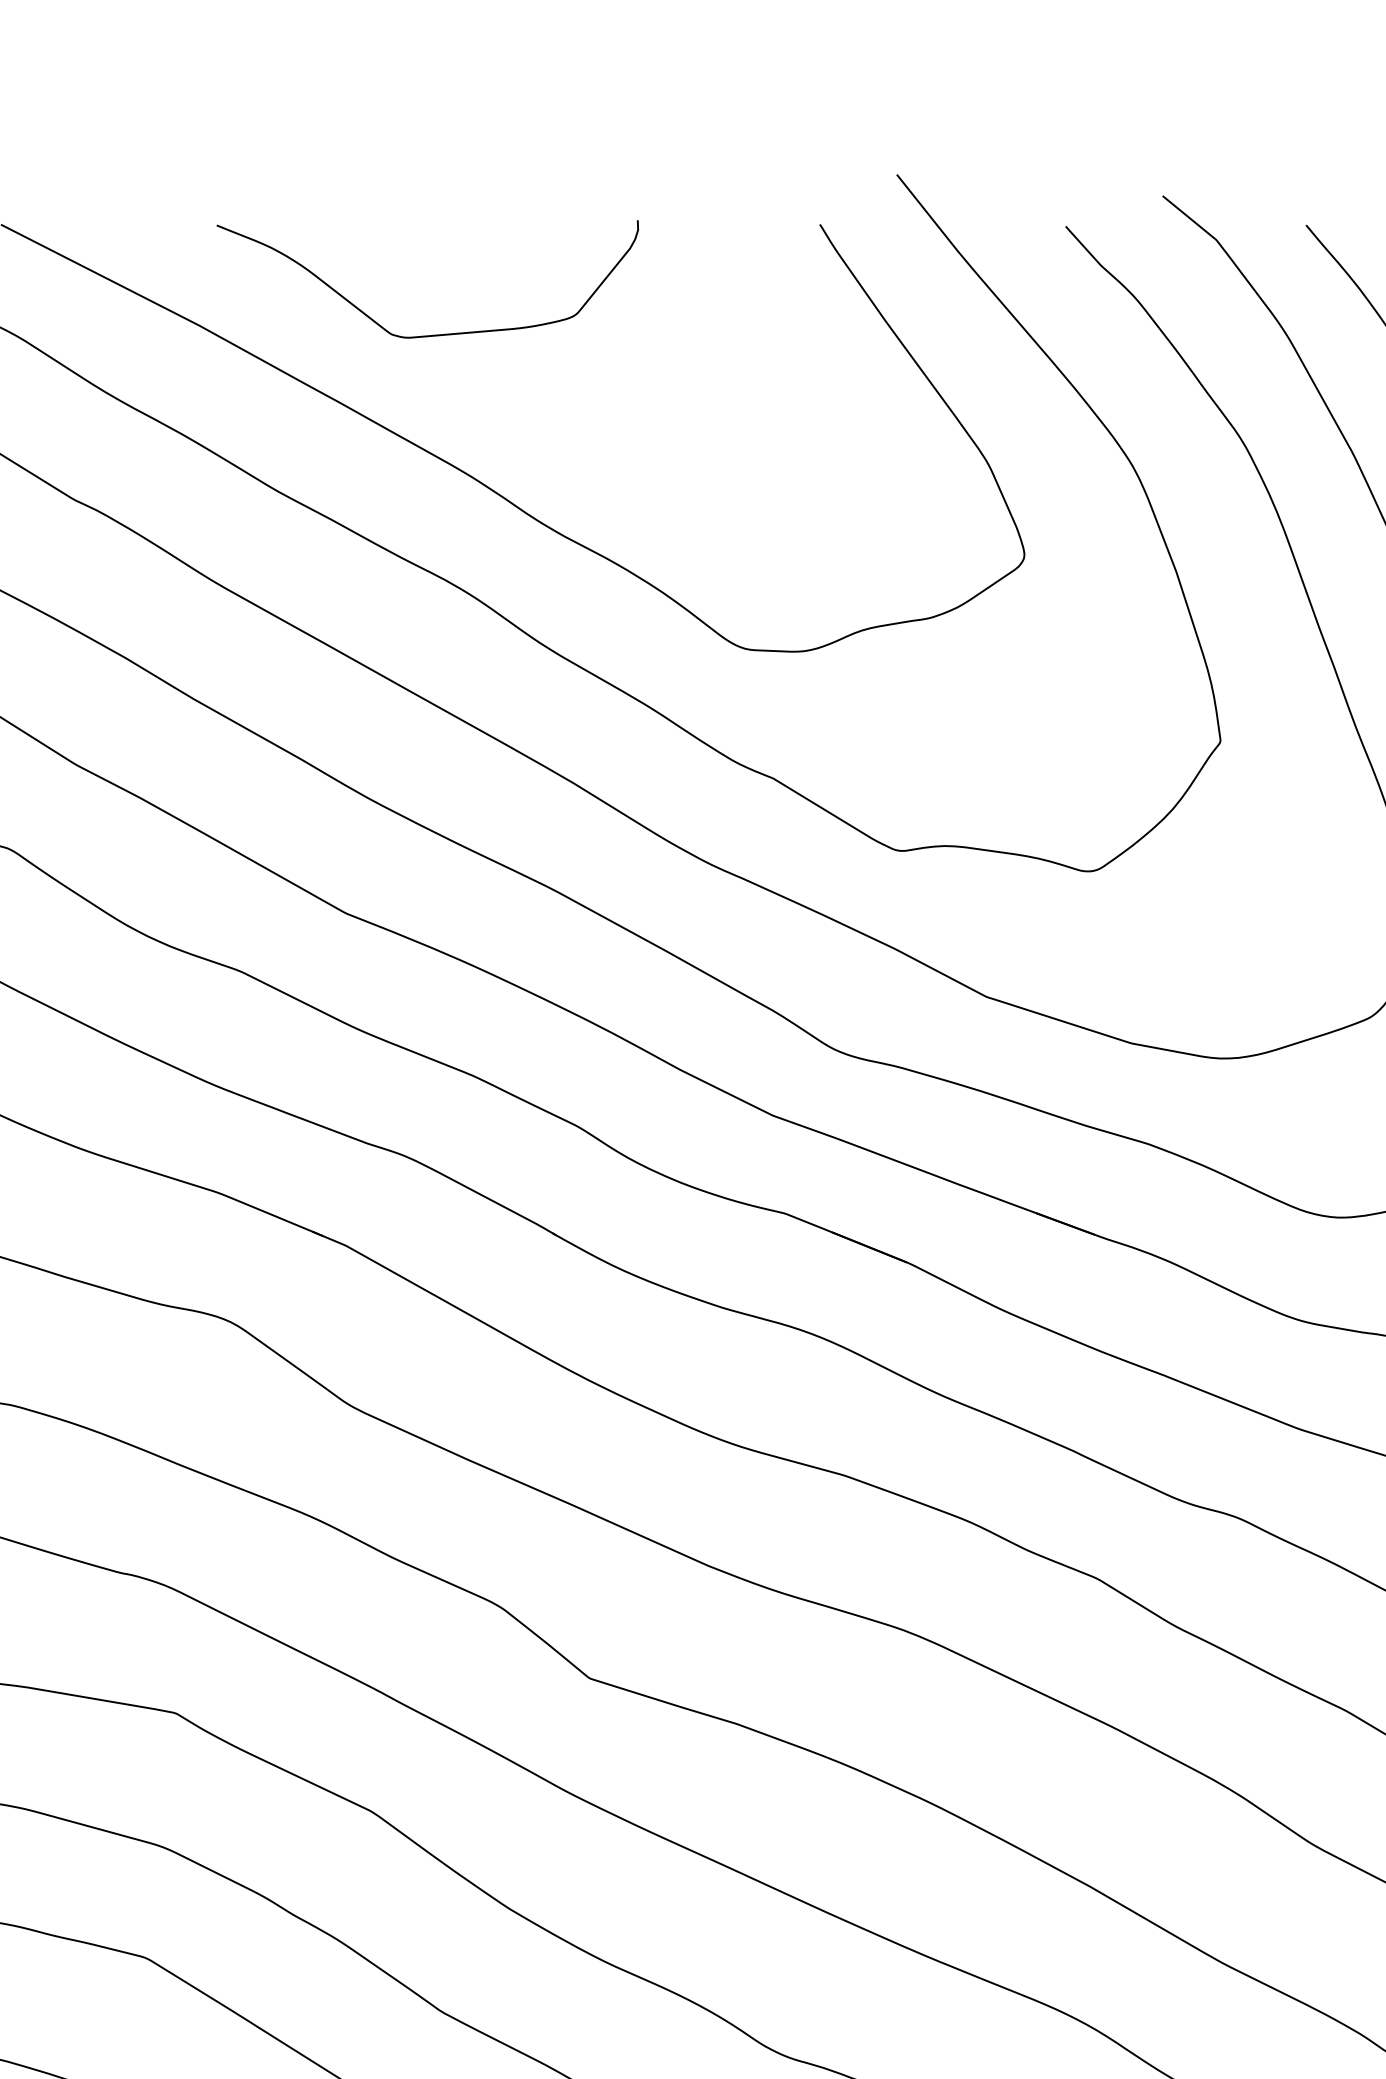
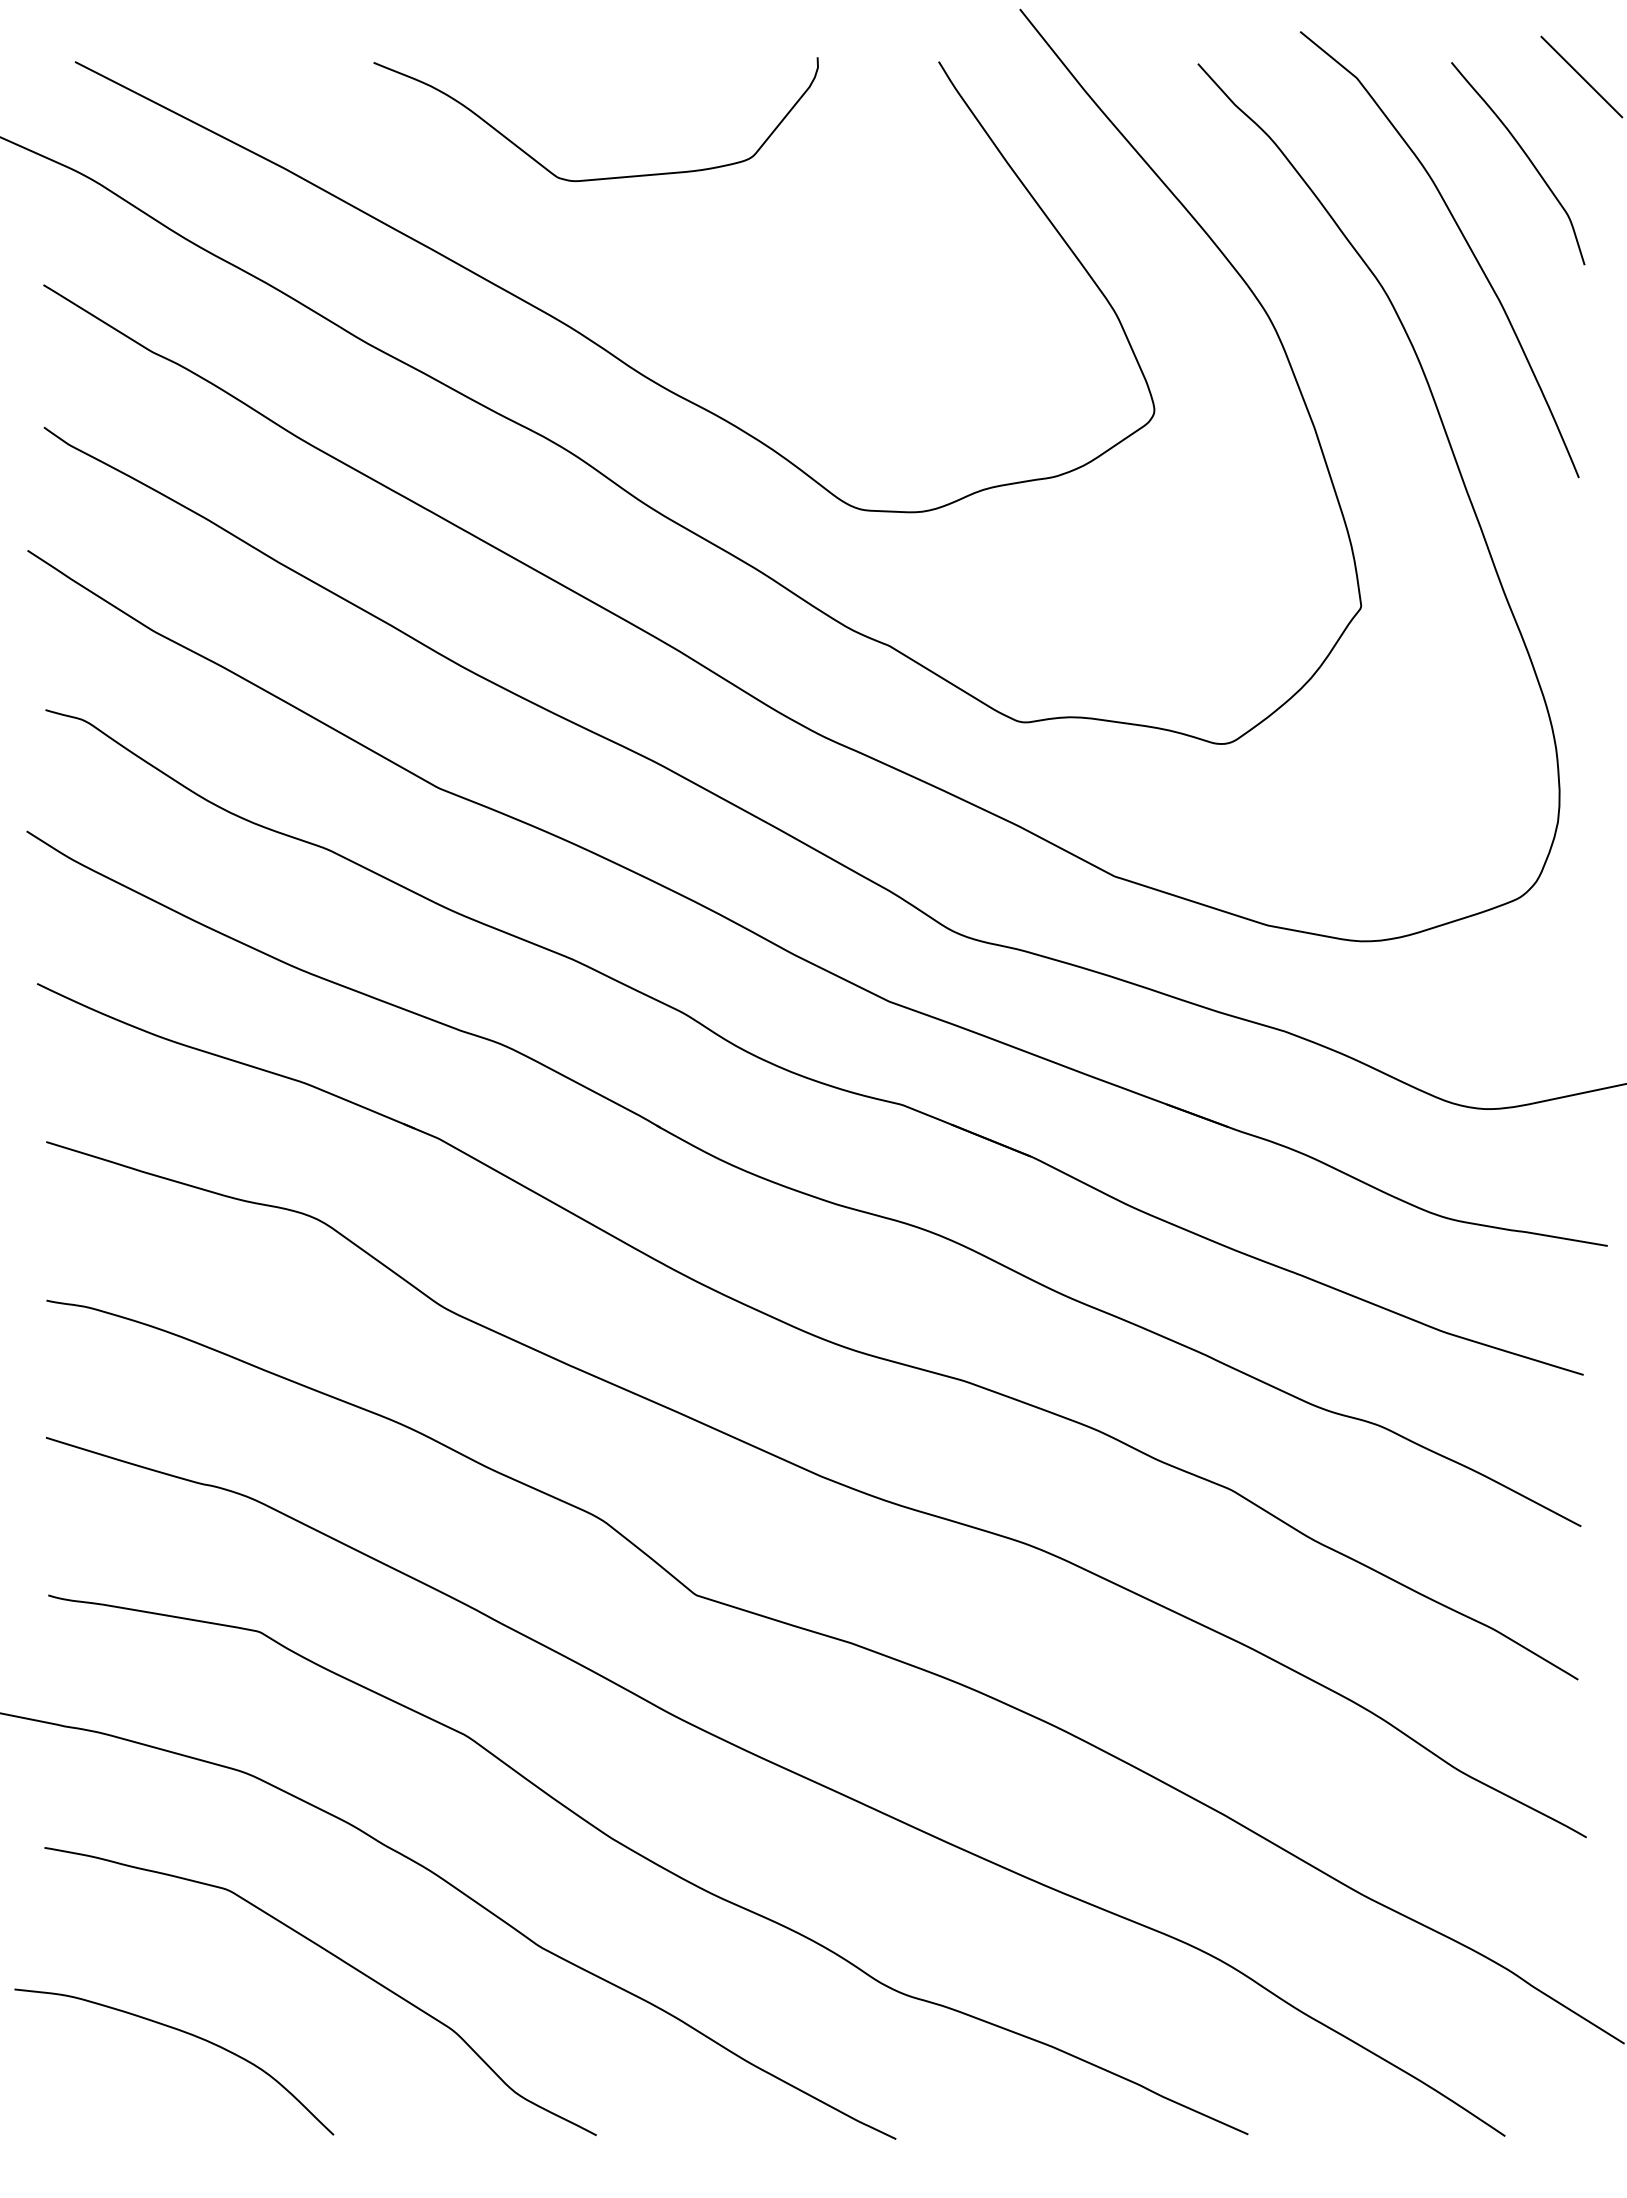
curve: (436, 334) -> (605, 177), moved

